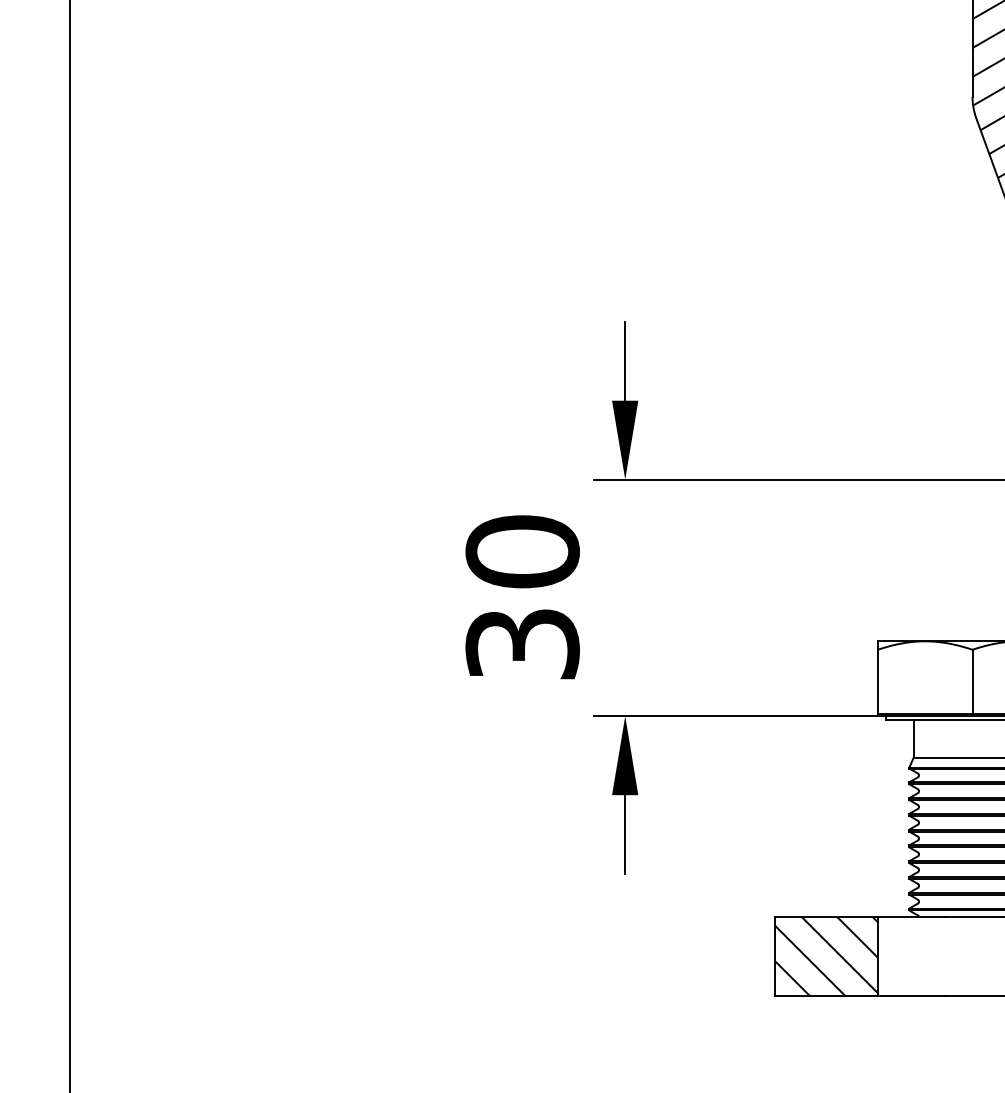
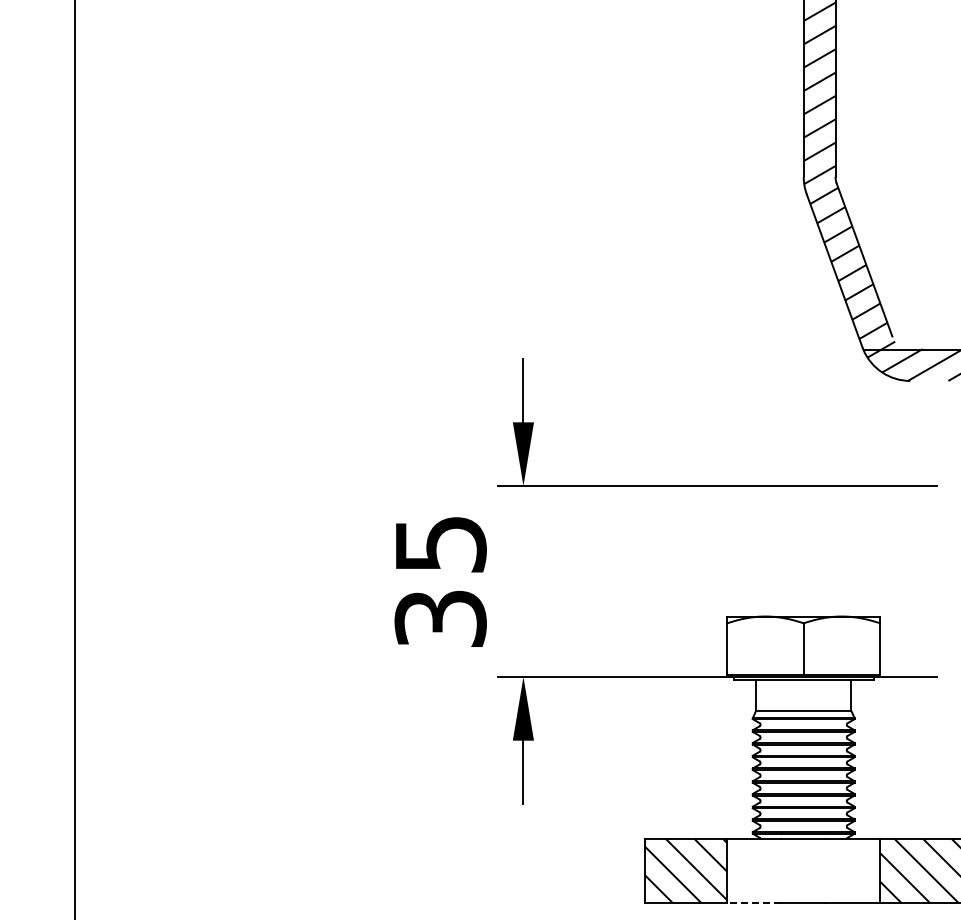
text: (522, 550) -> (440, 543), 30 -> 35
line: (910, 996) -> (753, 903), solid -> dashed

